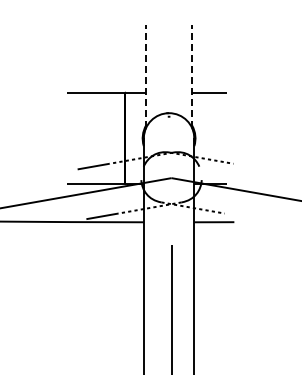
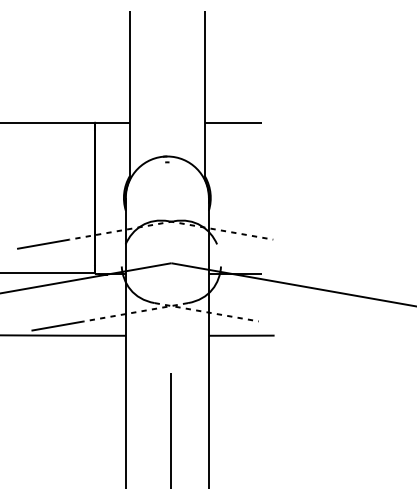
line: (146, 75) -> (130, 94), dashed -> solid
line: (191, 75) -> (204, 94), dashed -> solid

